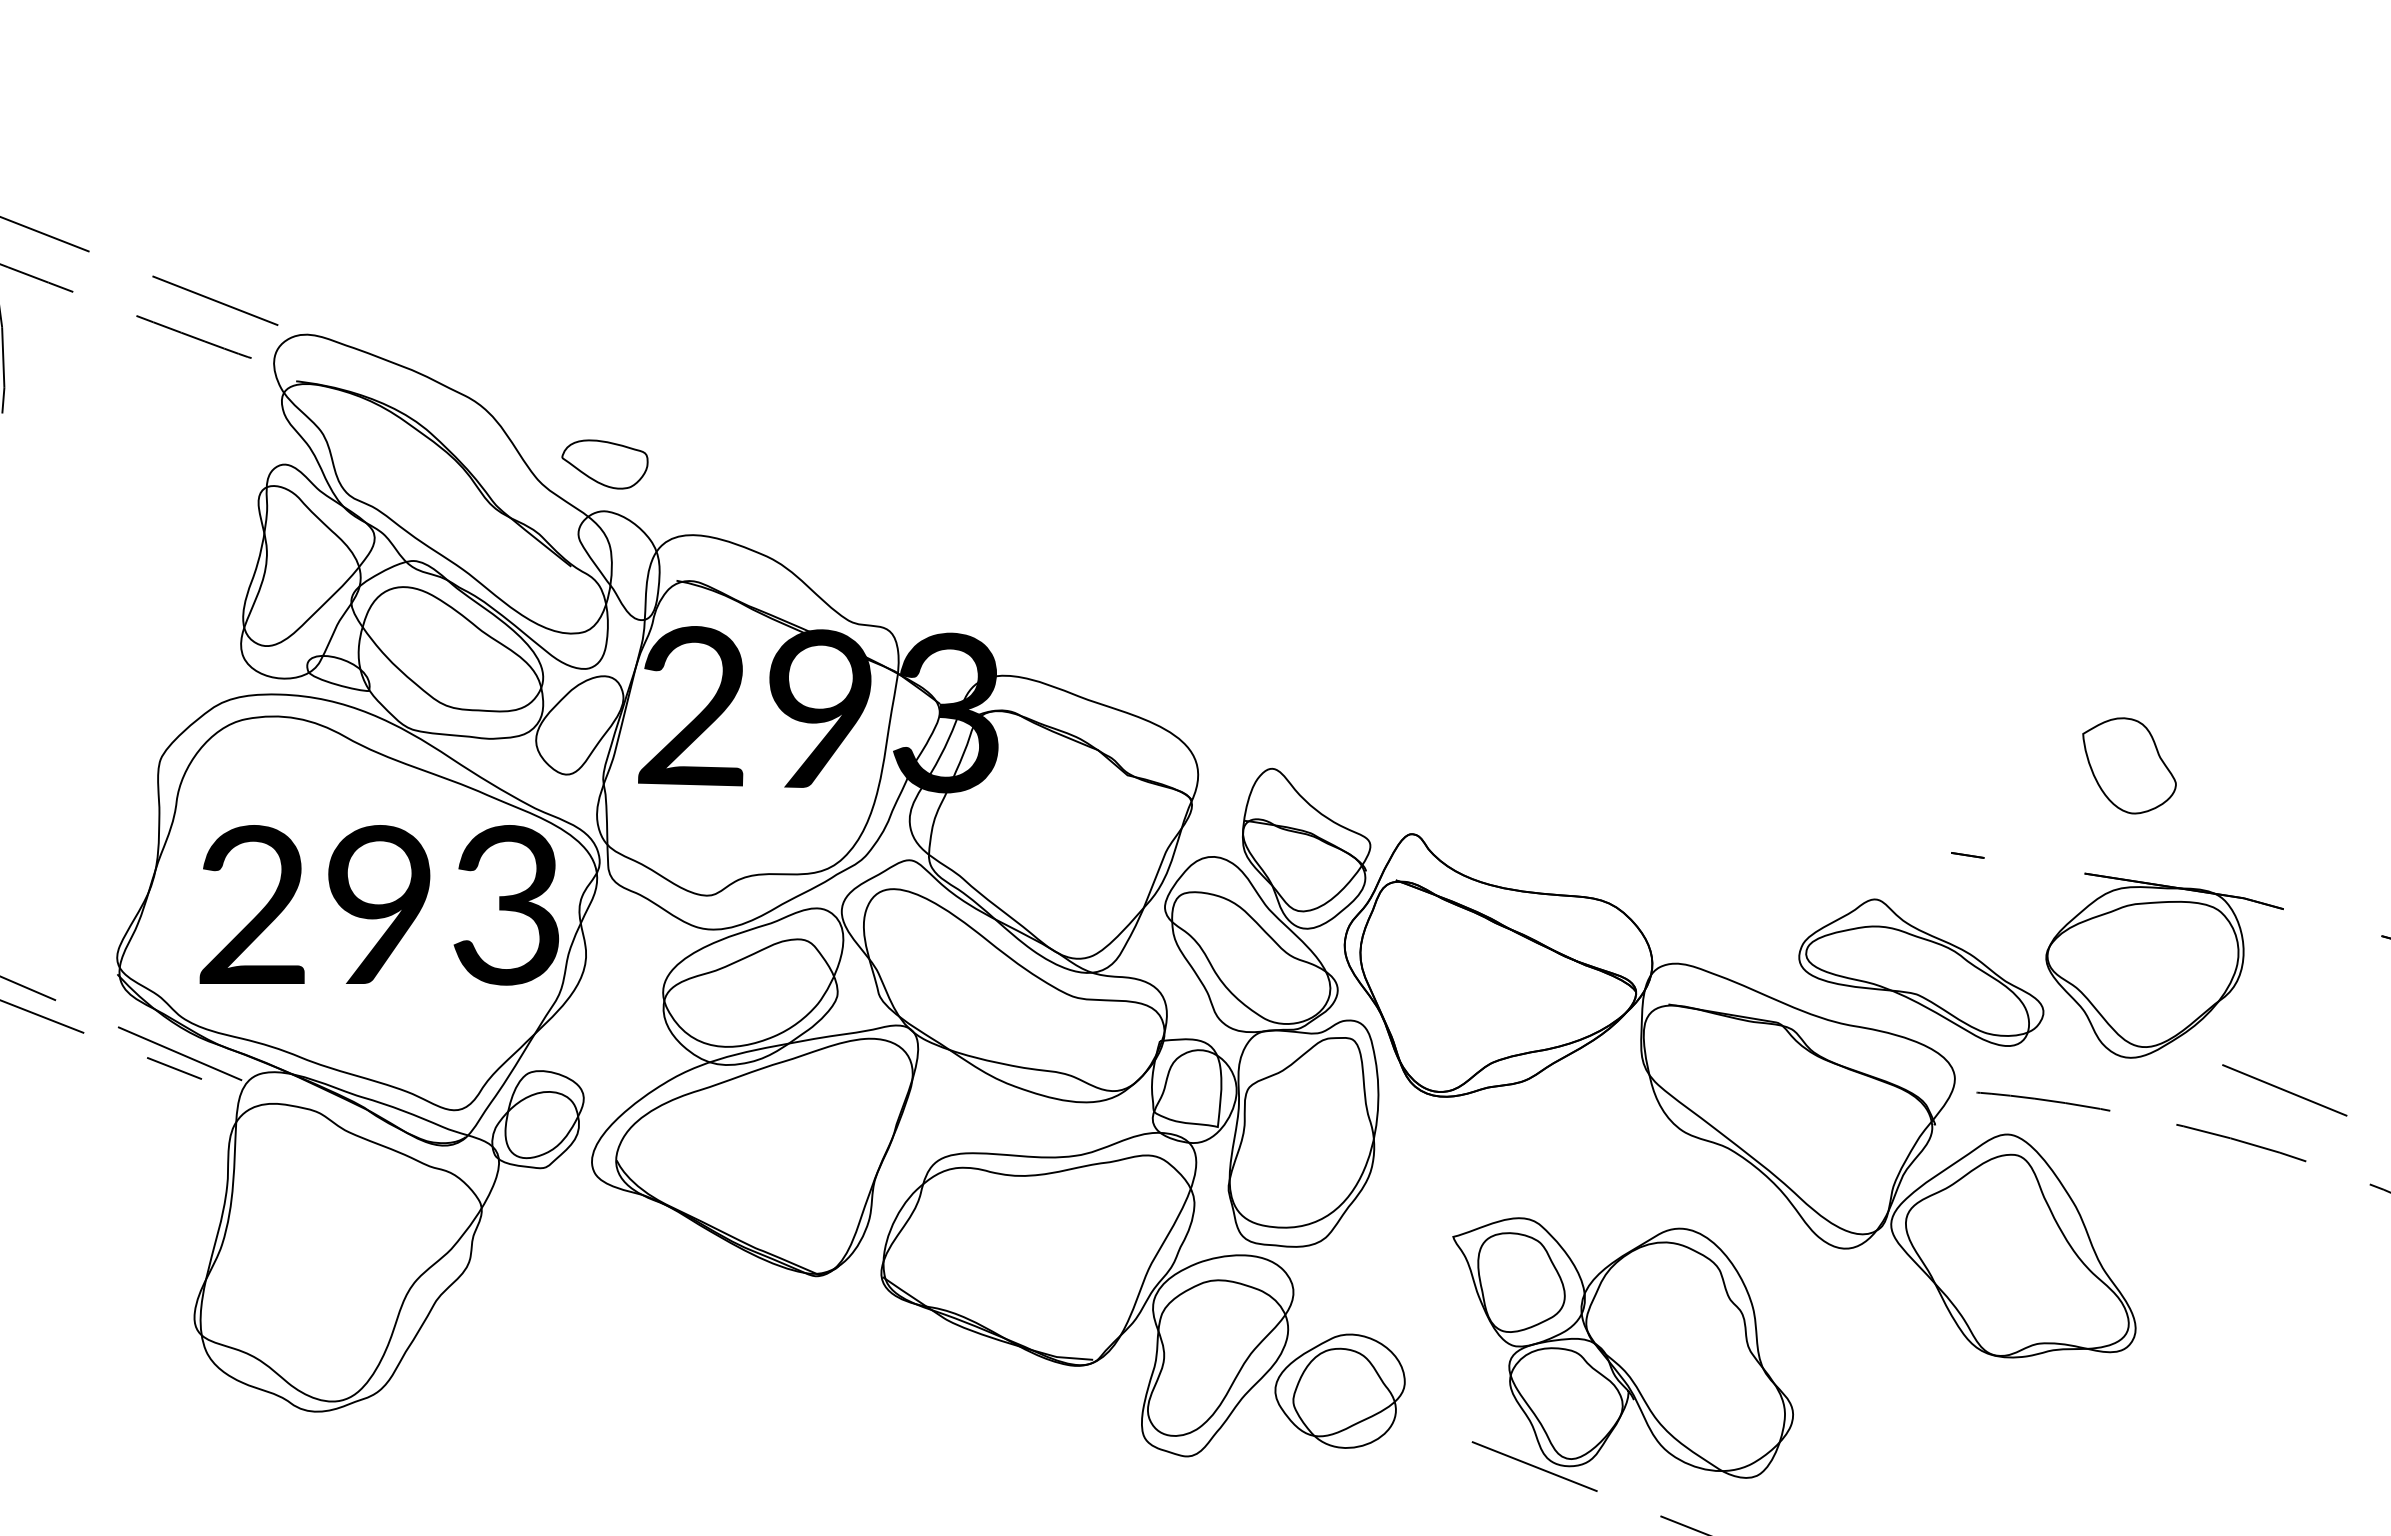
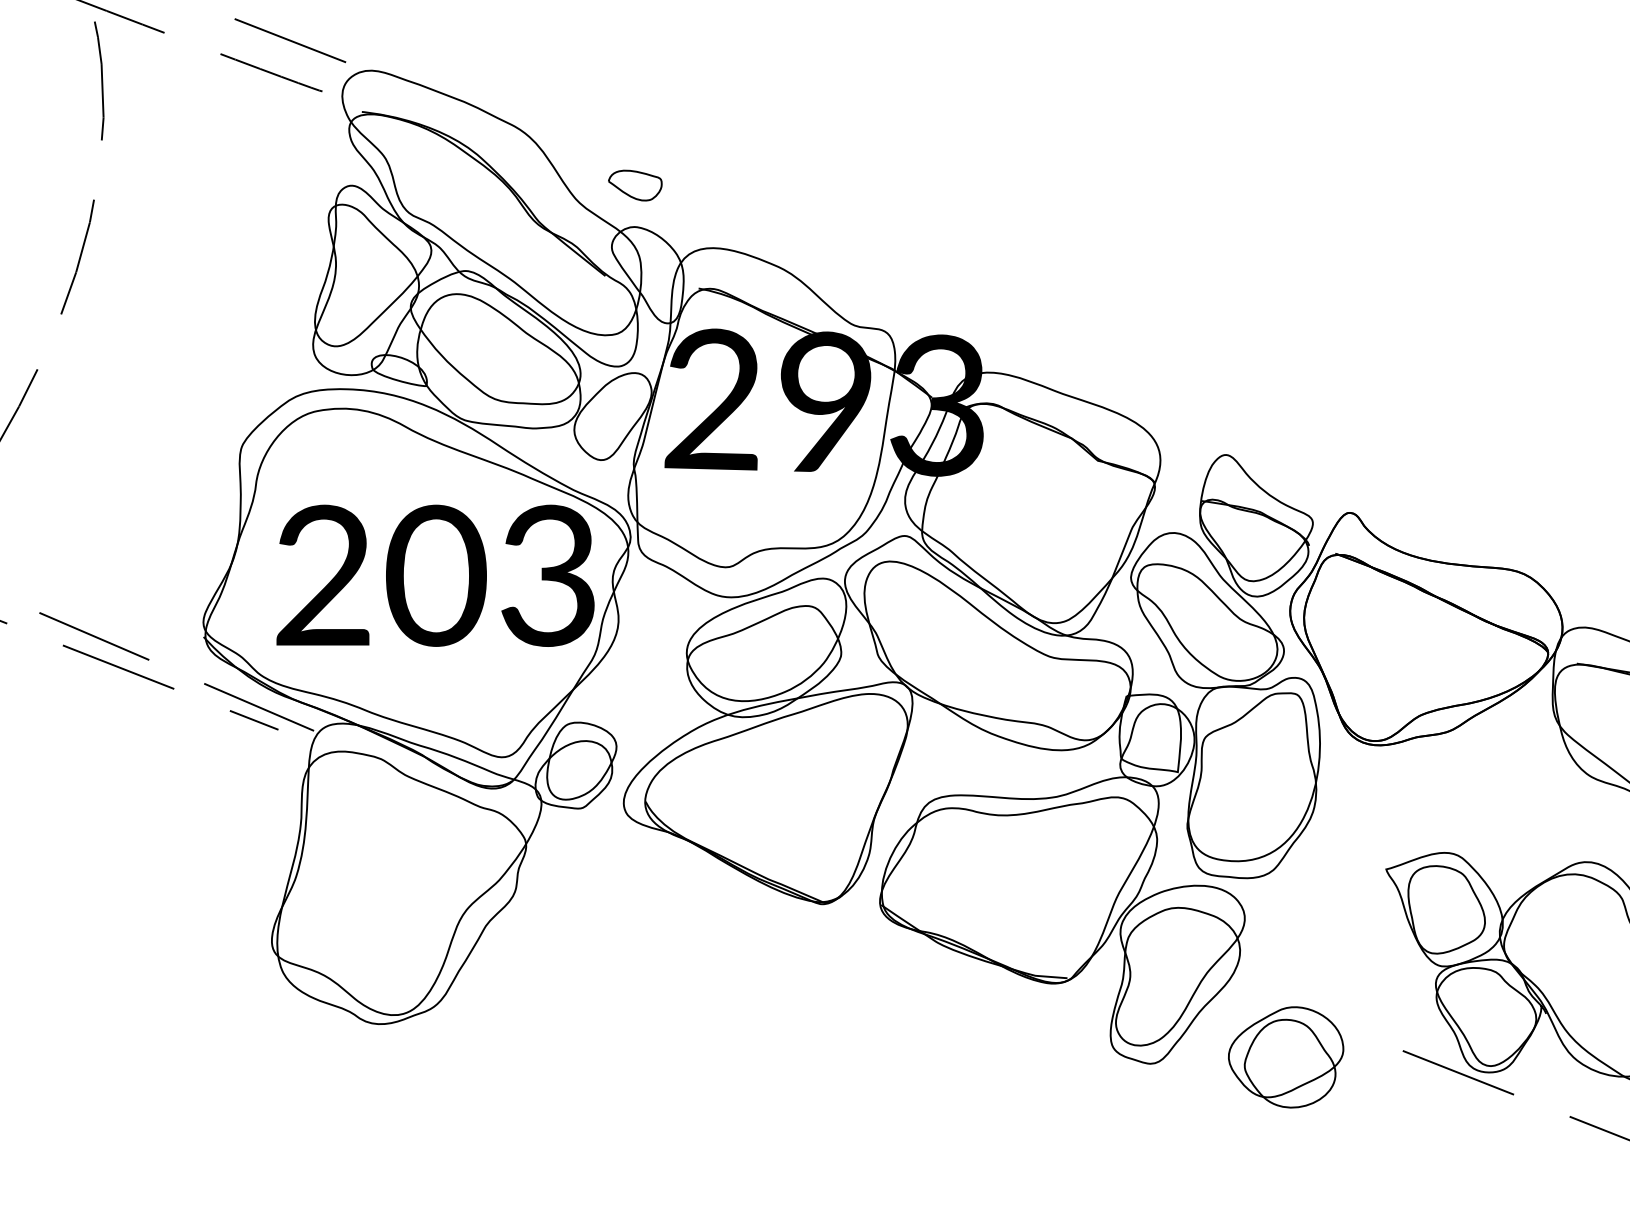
part: (604, 464) -> (634, 185), size x0.7
text: (380, 905) -> (436, 576), 293 -> 203
part: (1339, 1390) -> (1285, 1056), moved

